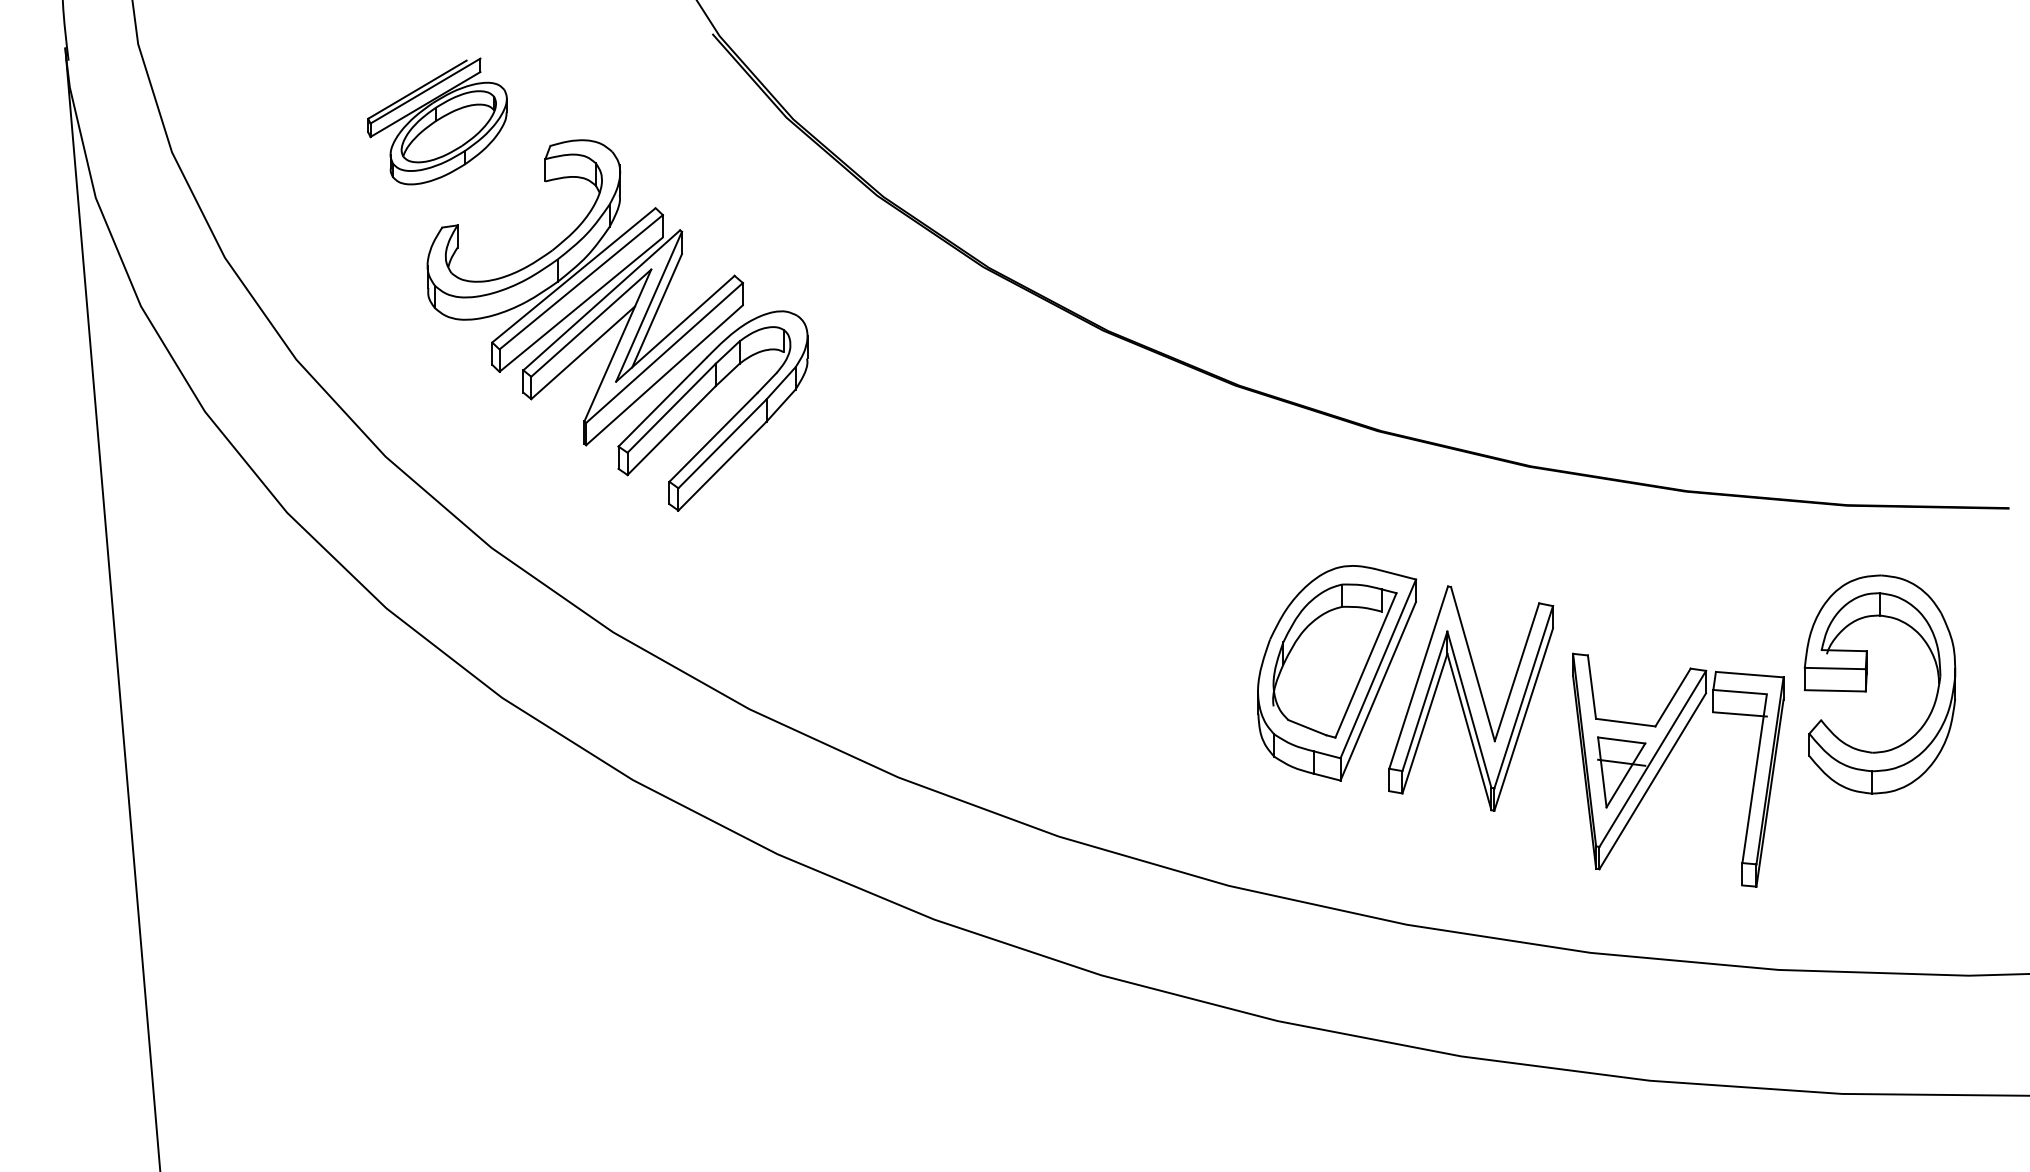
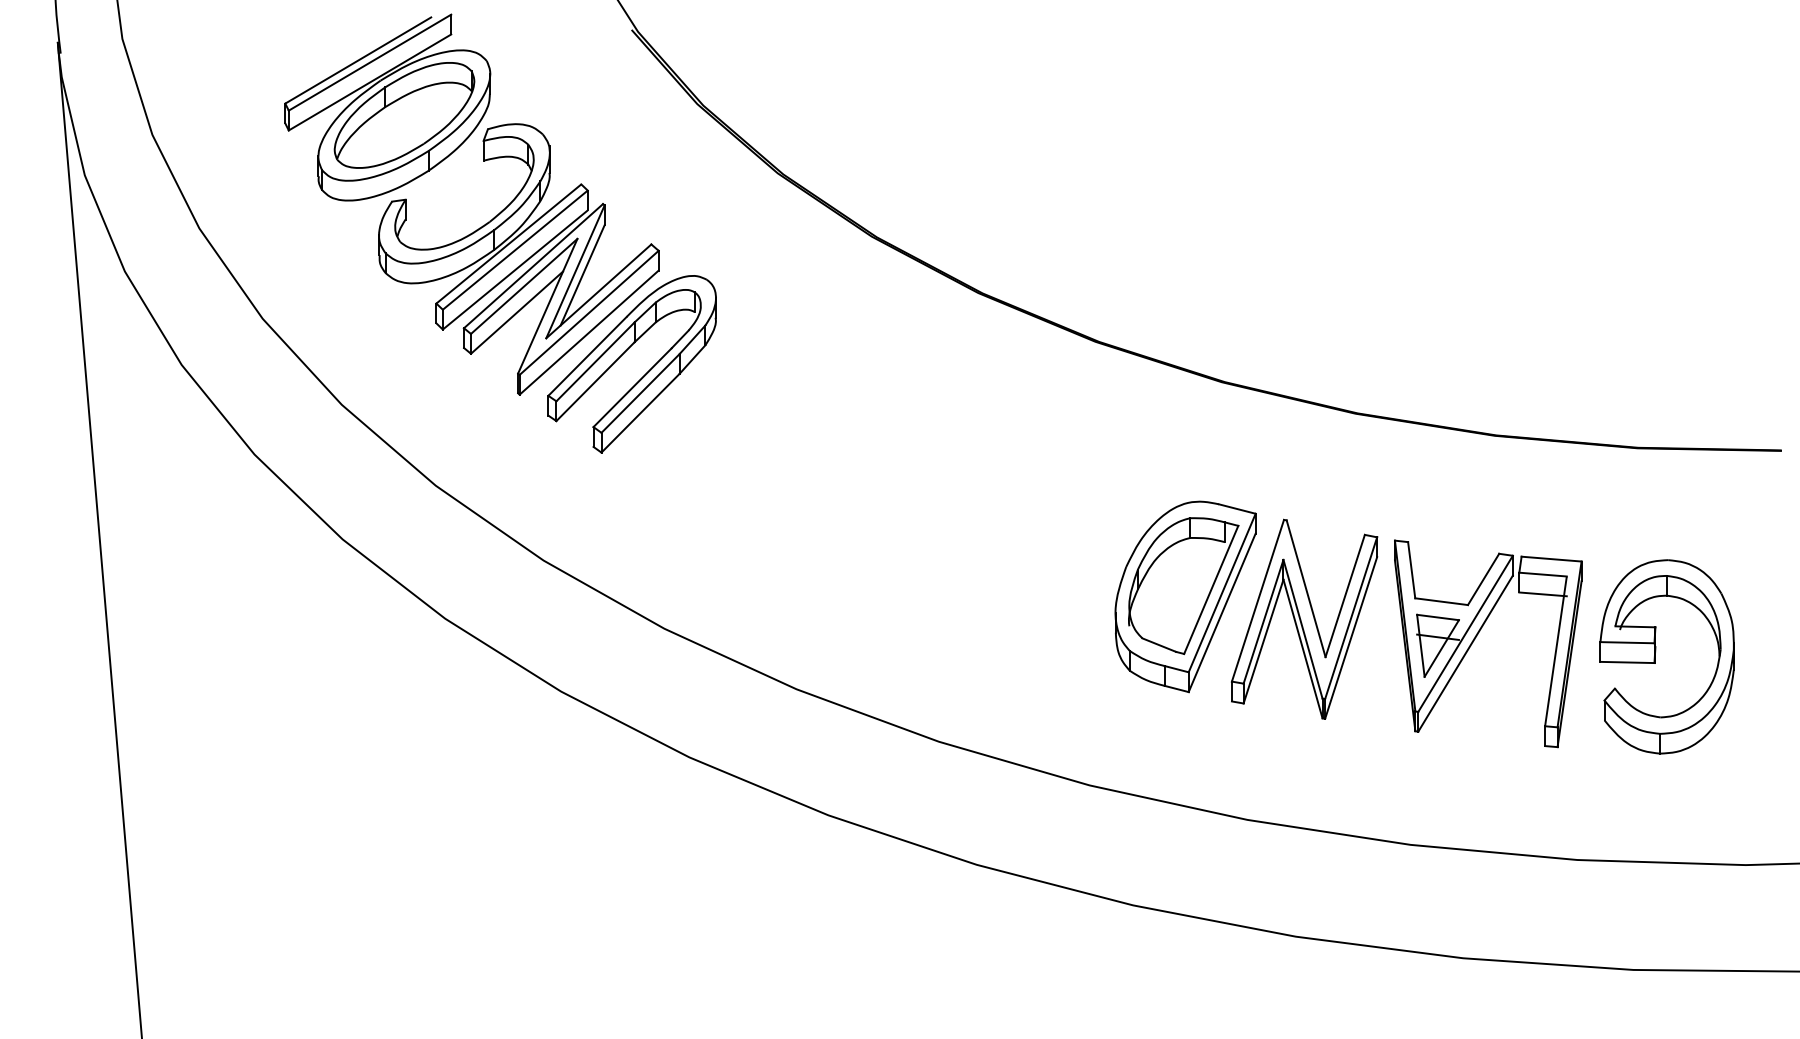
part: (437, 121) -> (387, 107), size x1.67
part: (1866, 684) -> (1655, 656), moved
part: (1666, 761) -> (1477, 636), moved

